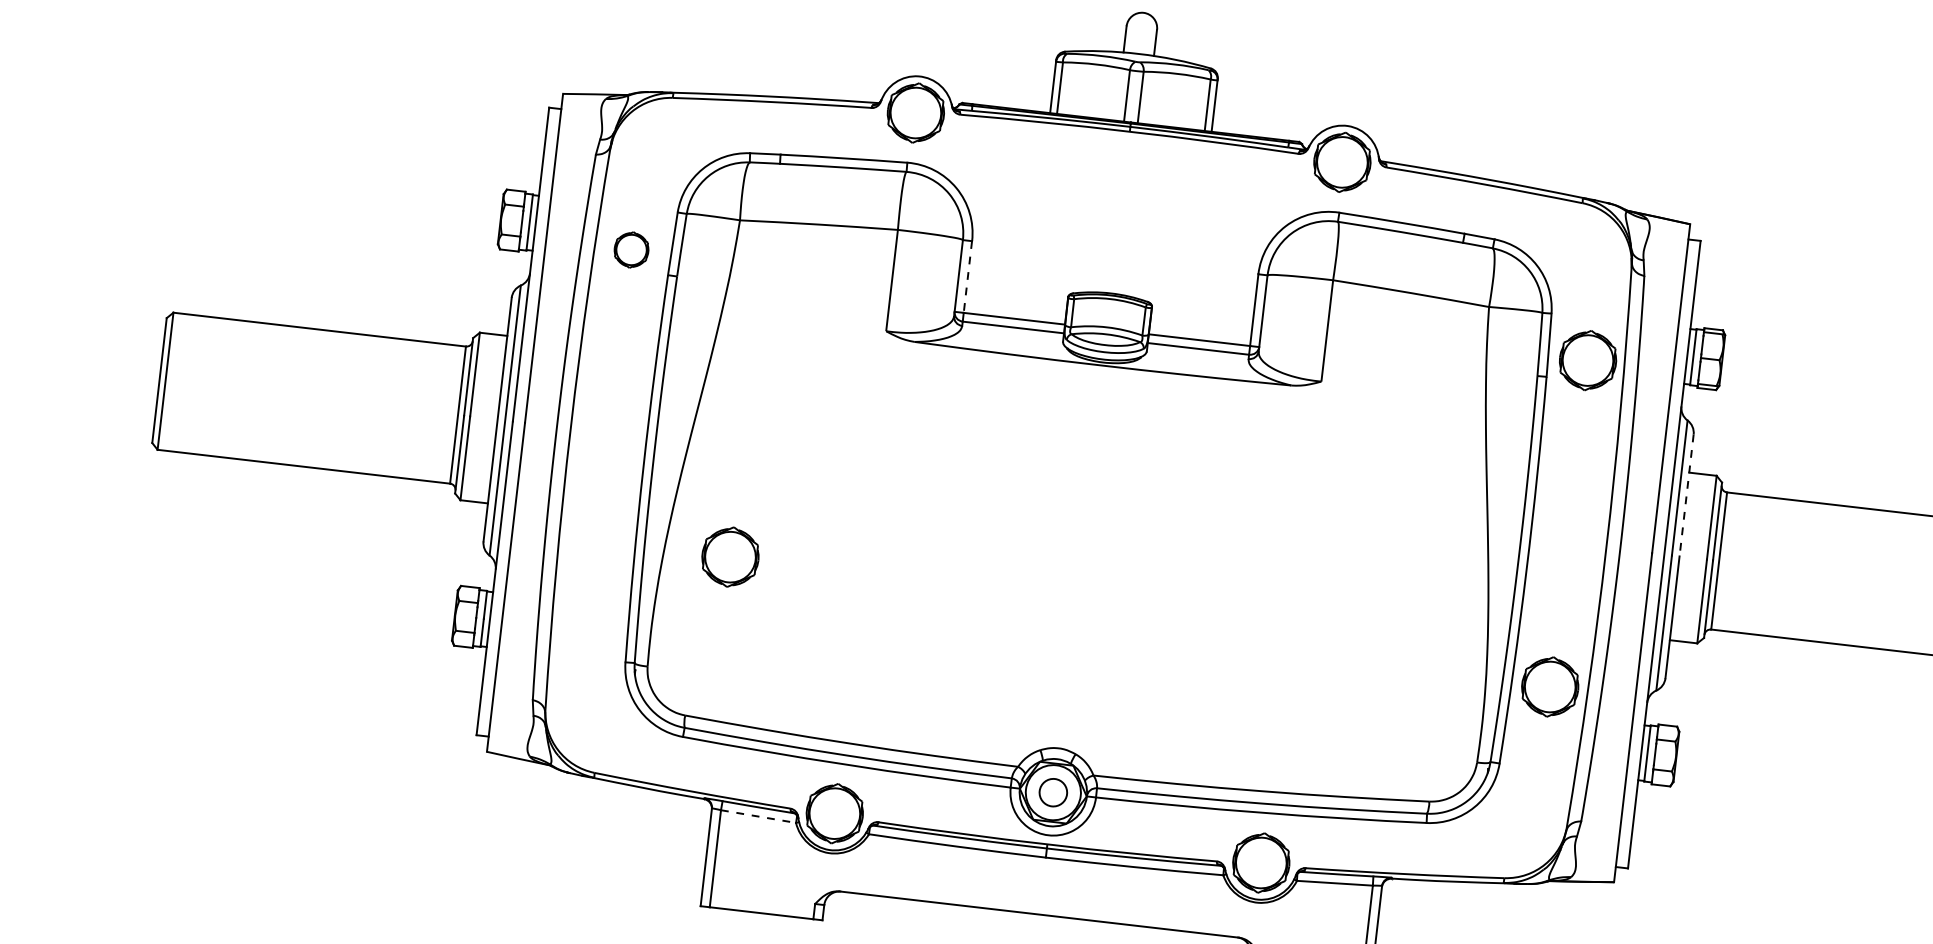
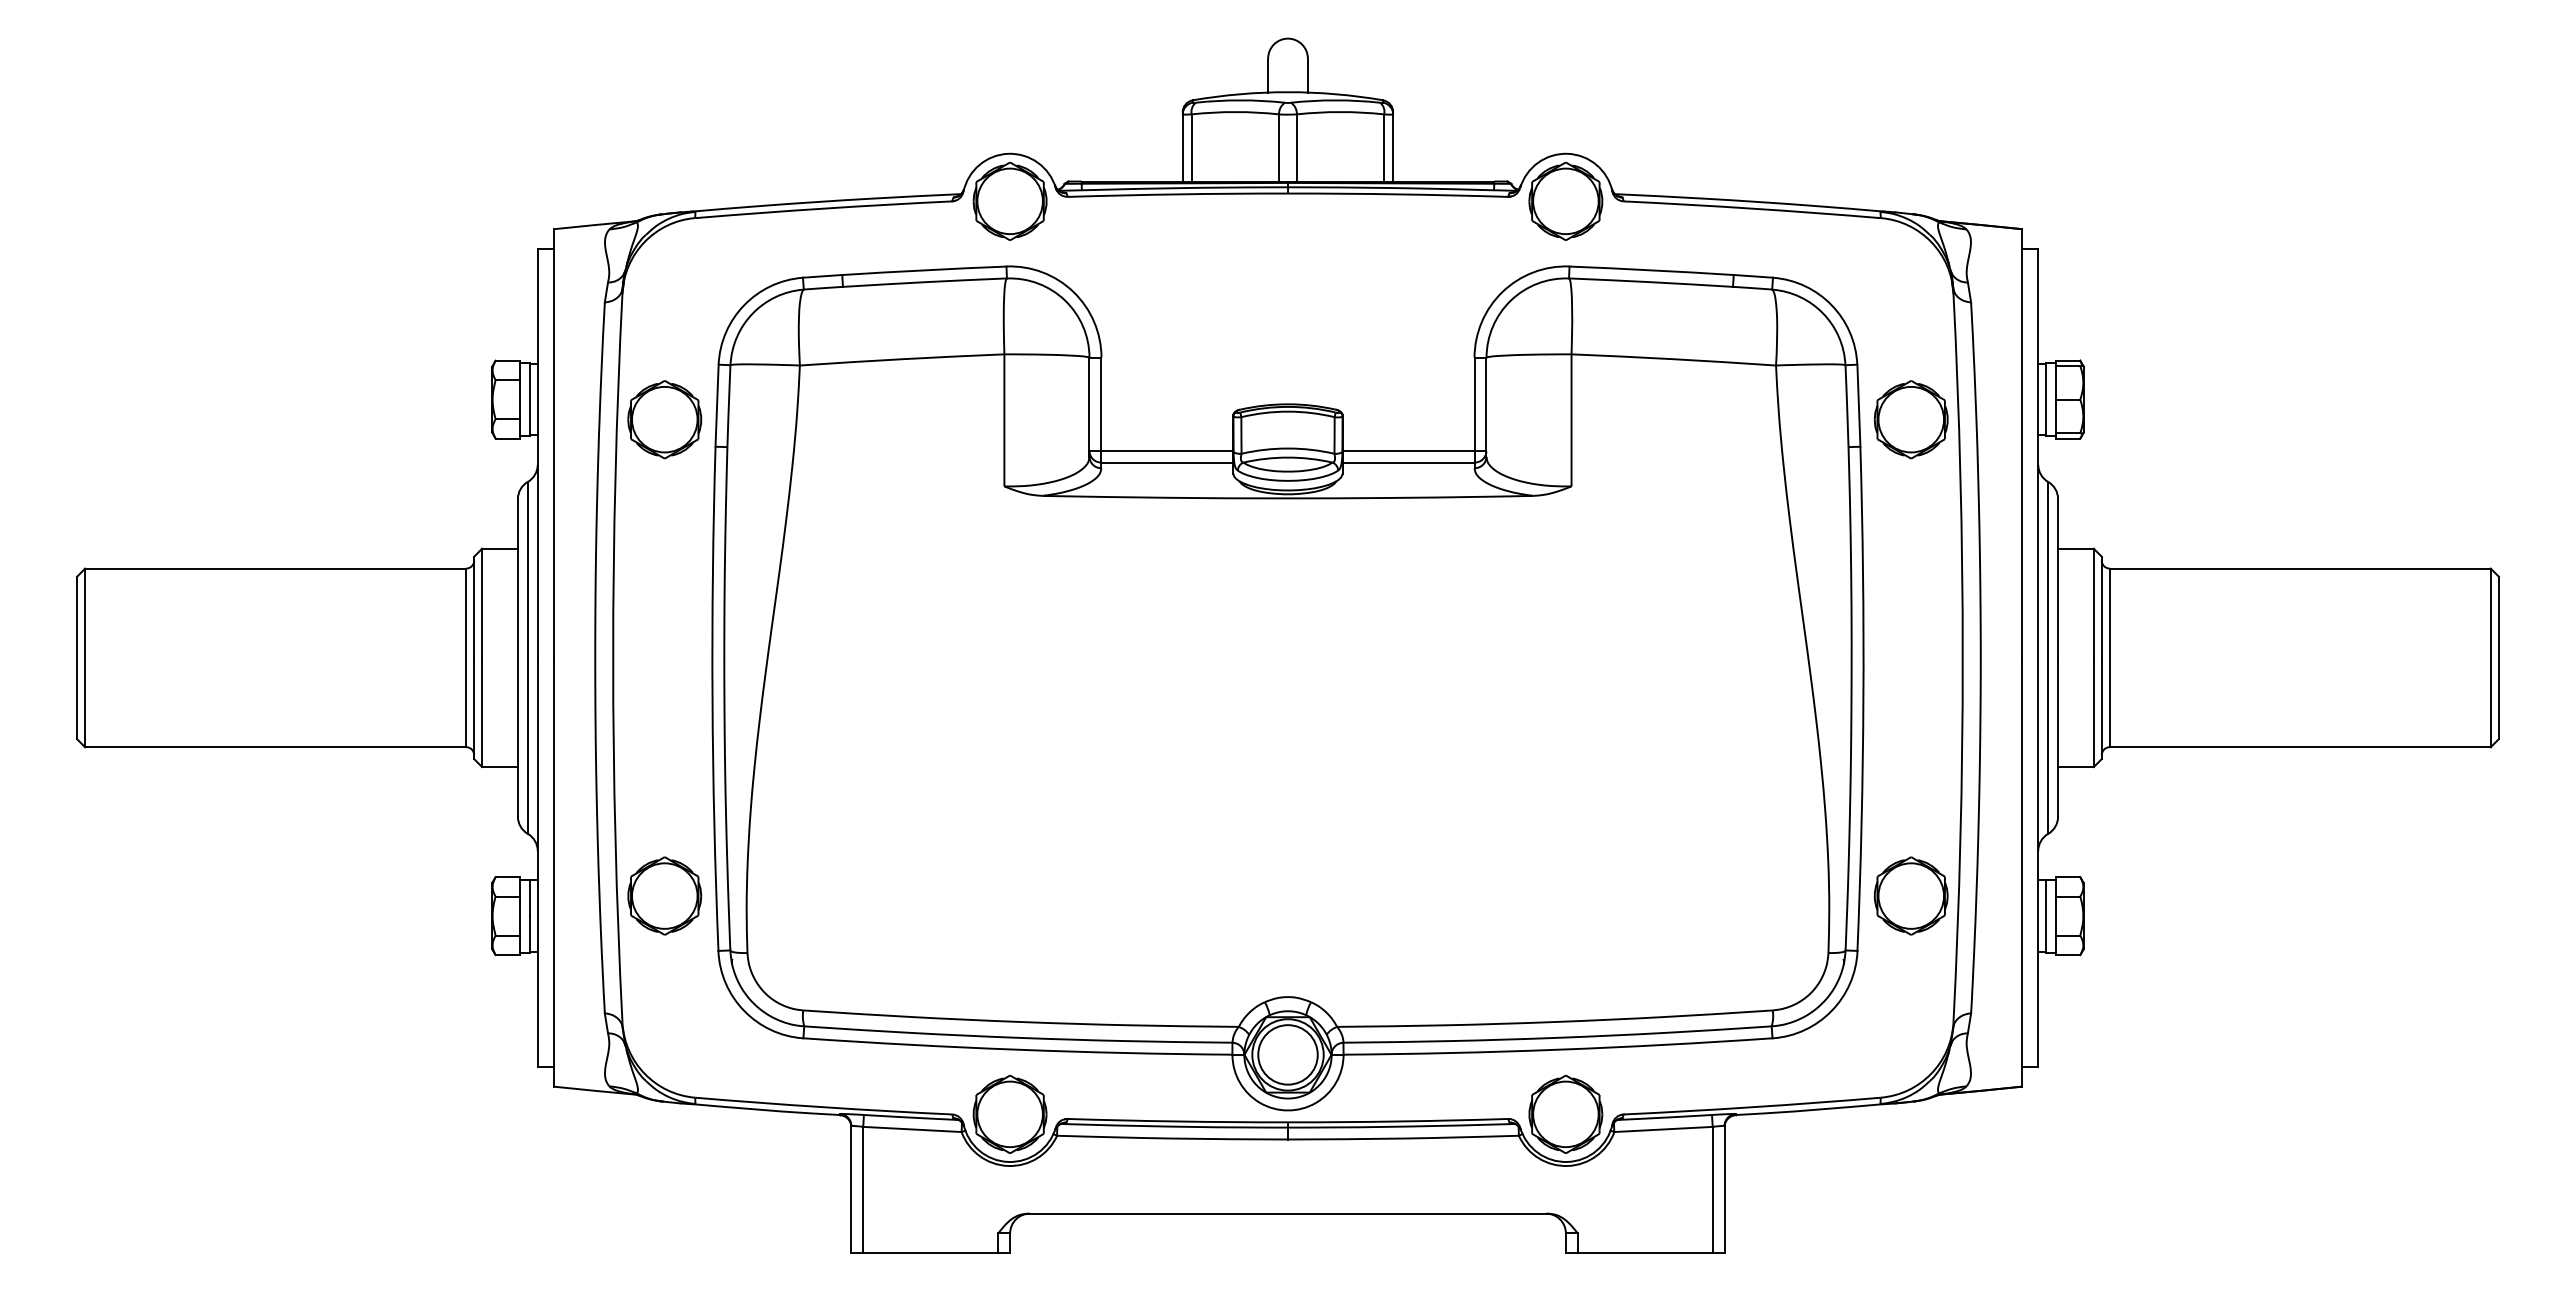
part: (631, 249) -> (664, 419), size x1.67
line: (967, 277) -> (1101, 404), dashed -> solid
line: (1686, 496) -> (2058, 579), dashed -> solid
part: (730, 556) -> (664, 895), moved
part: (1550, 686) -> (1911, 895), moved
circle: (1053, 792) -> (1287, 1054), size x1.67
line: (758, 816) -> (912, 1129), dashed -> solid

